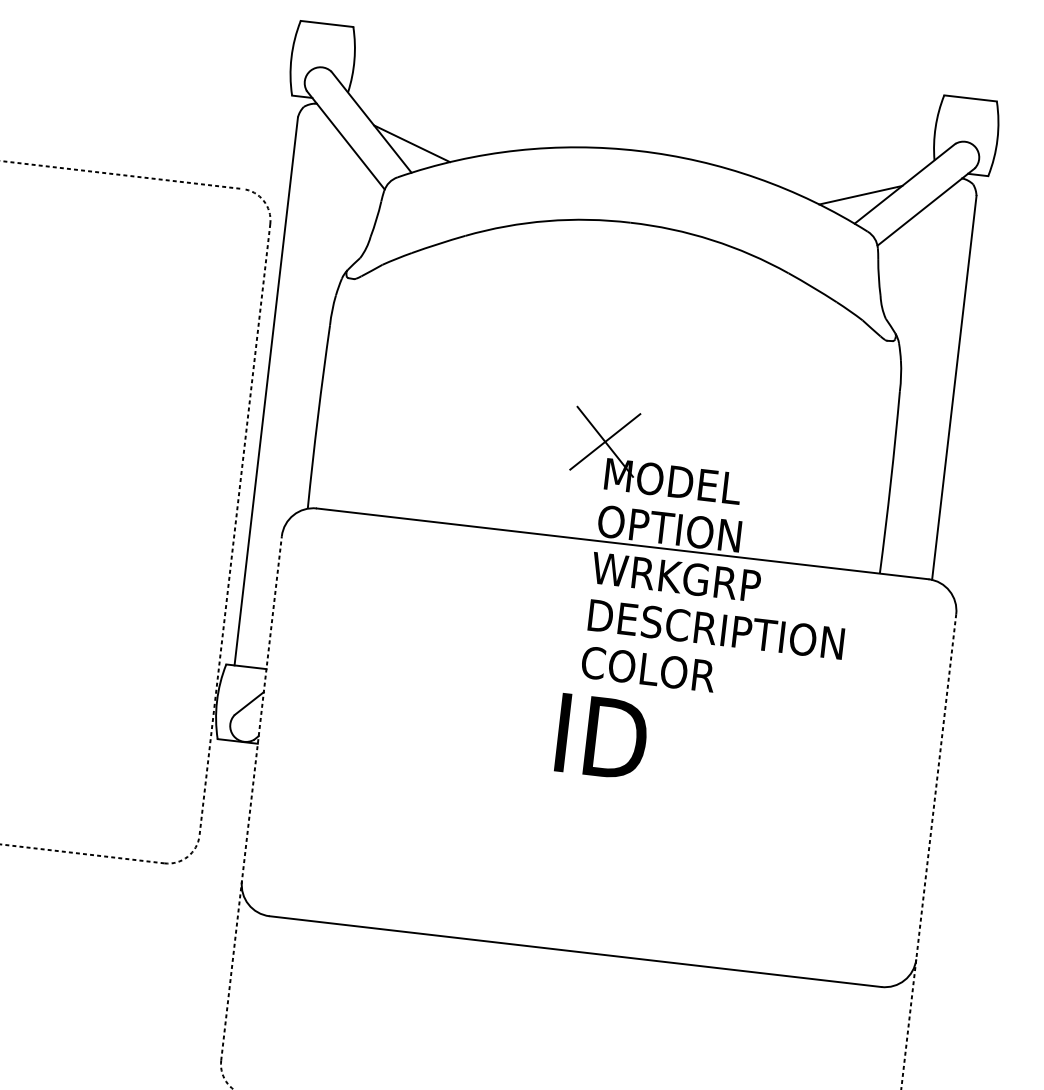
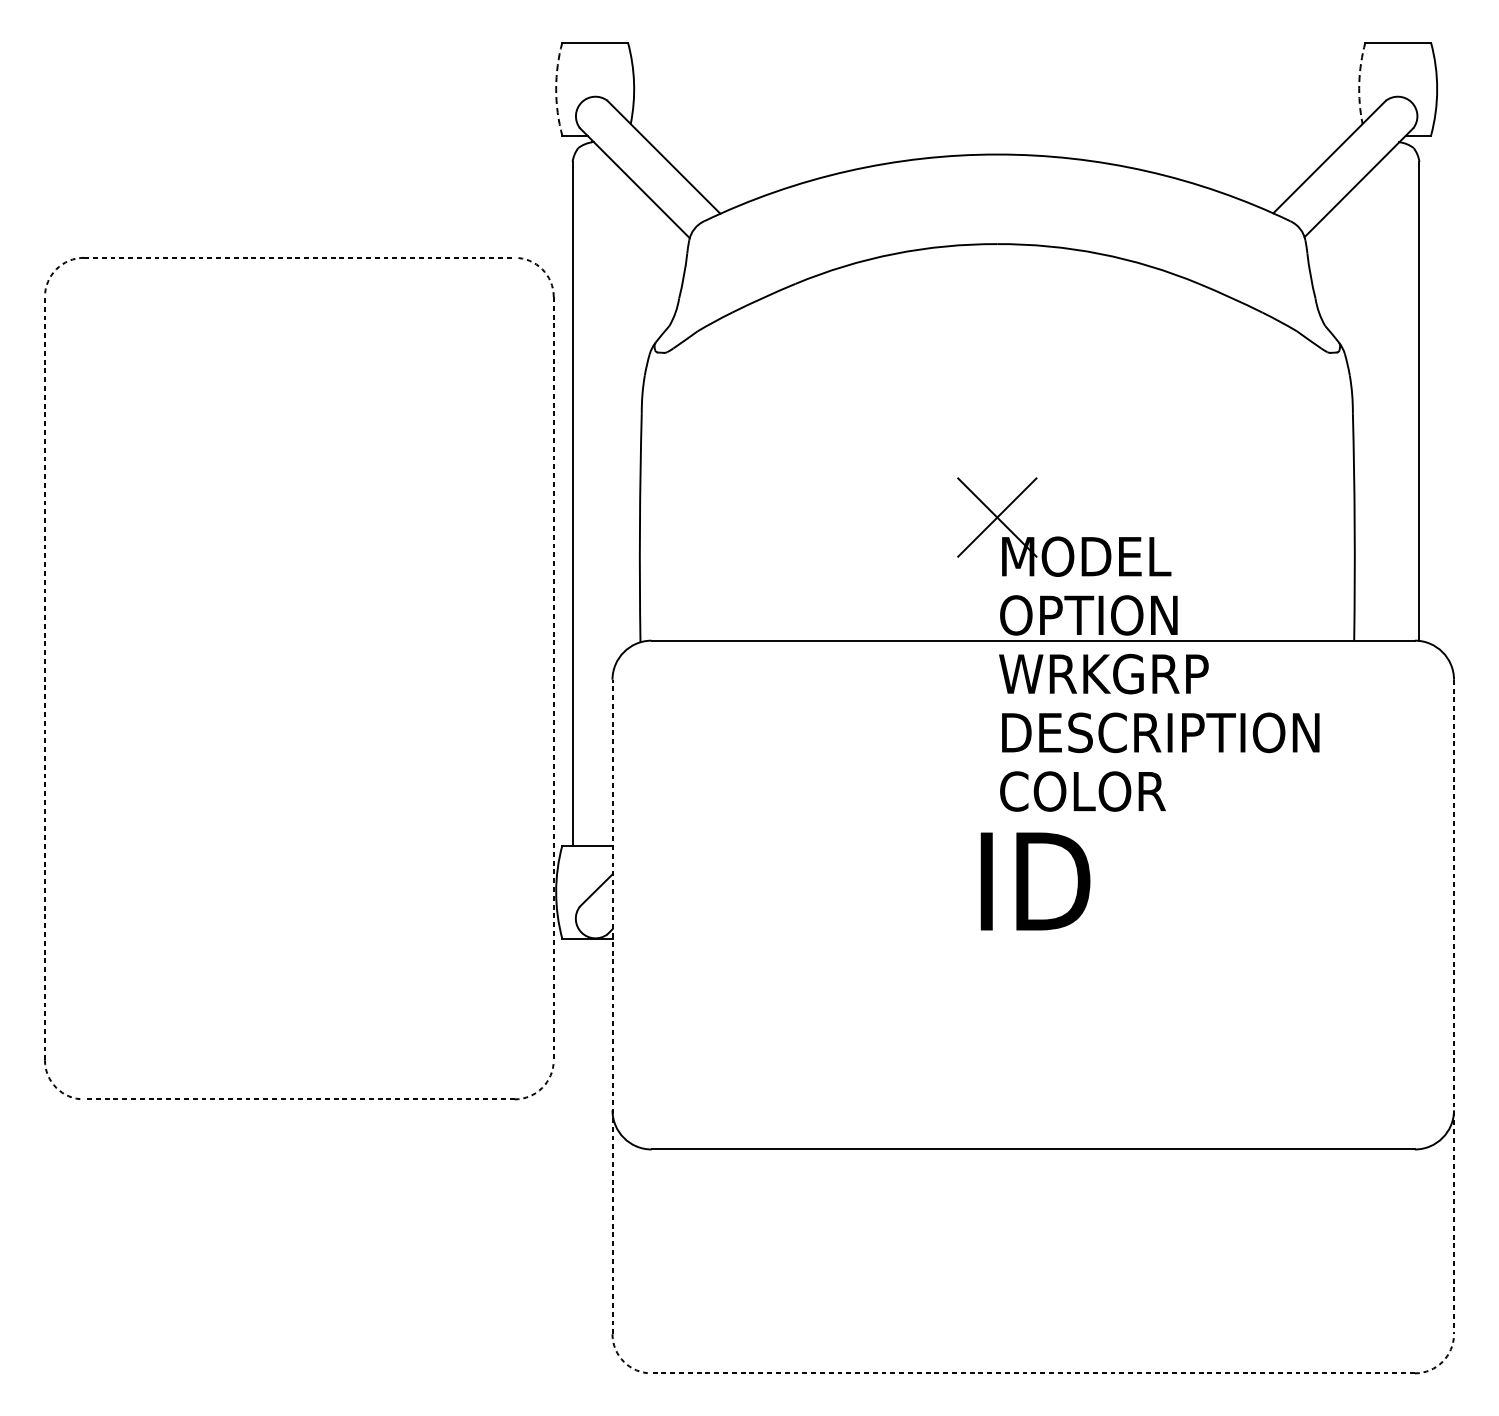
arc: (291, 57) -> (556, 89), solid -> dashed
arc: (935, 127) -> (1359, 83), solid -> dashed
line: (411, 143) -> (716, 177), removed
line: (860, 195) -> (1276, 177), removed

